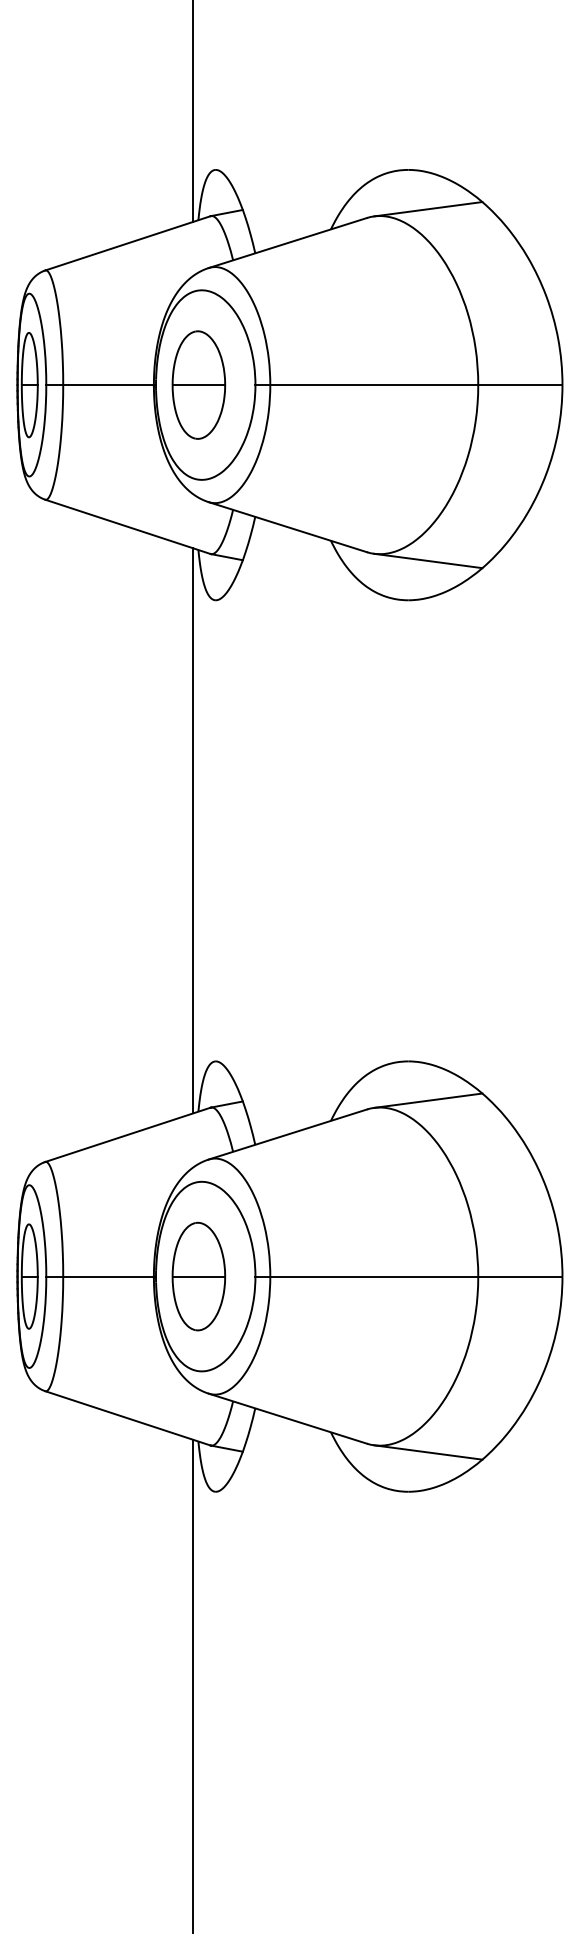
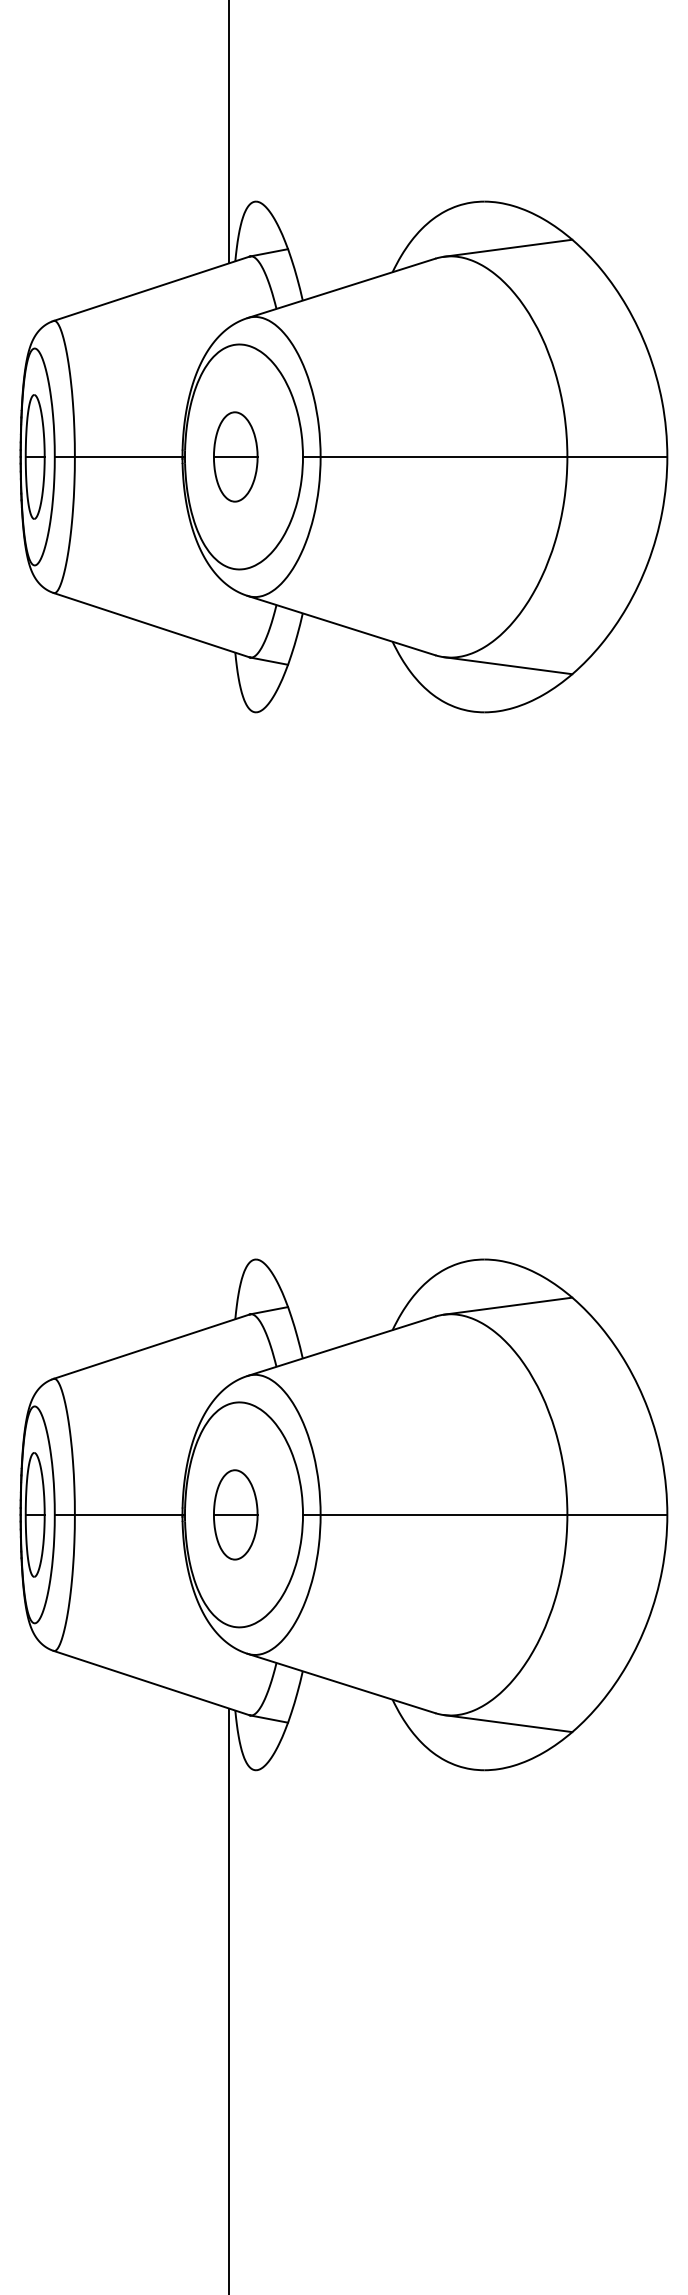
part: (198, 384) -> (235, 456), size x0.7
line: (193, 830) -> (229, 985), removed
part: (198, 1276) -> (235, 1514), size x0.7

